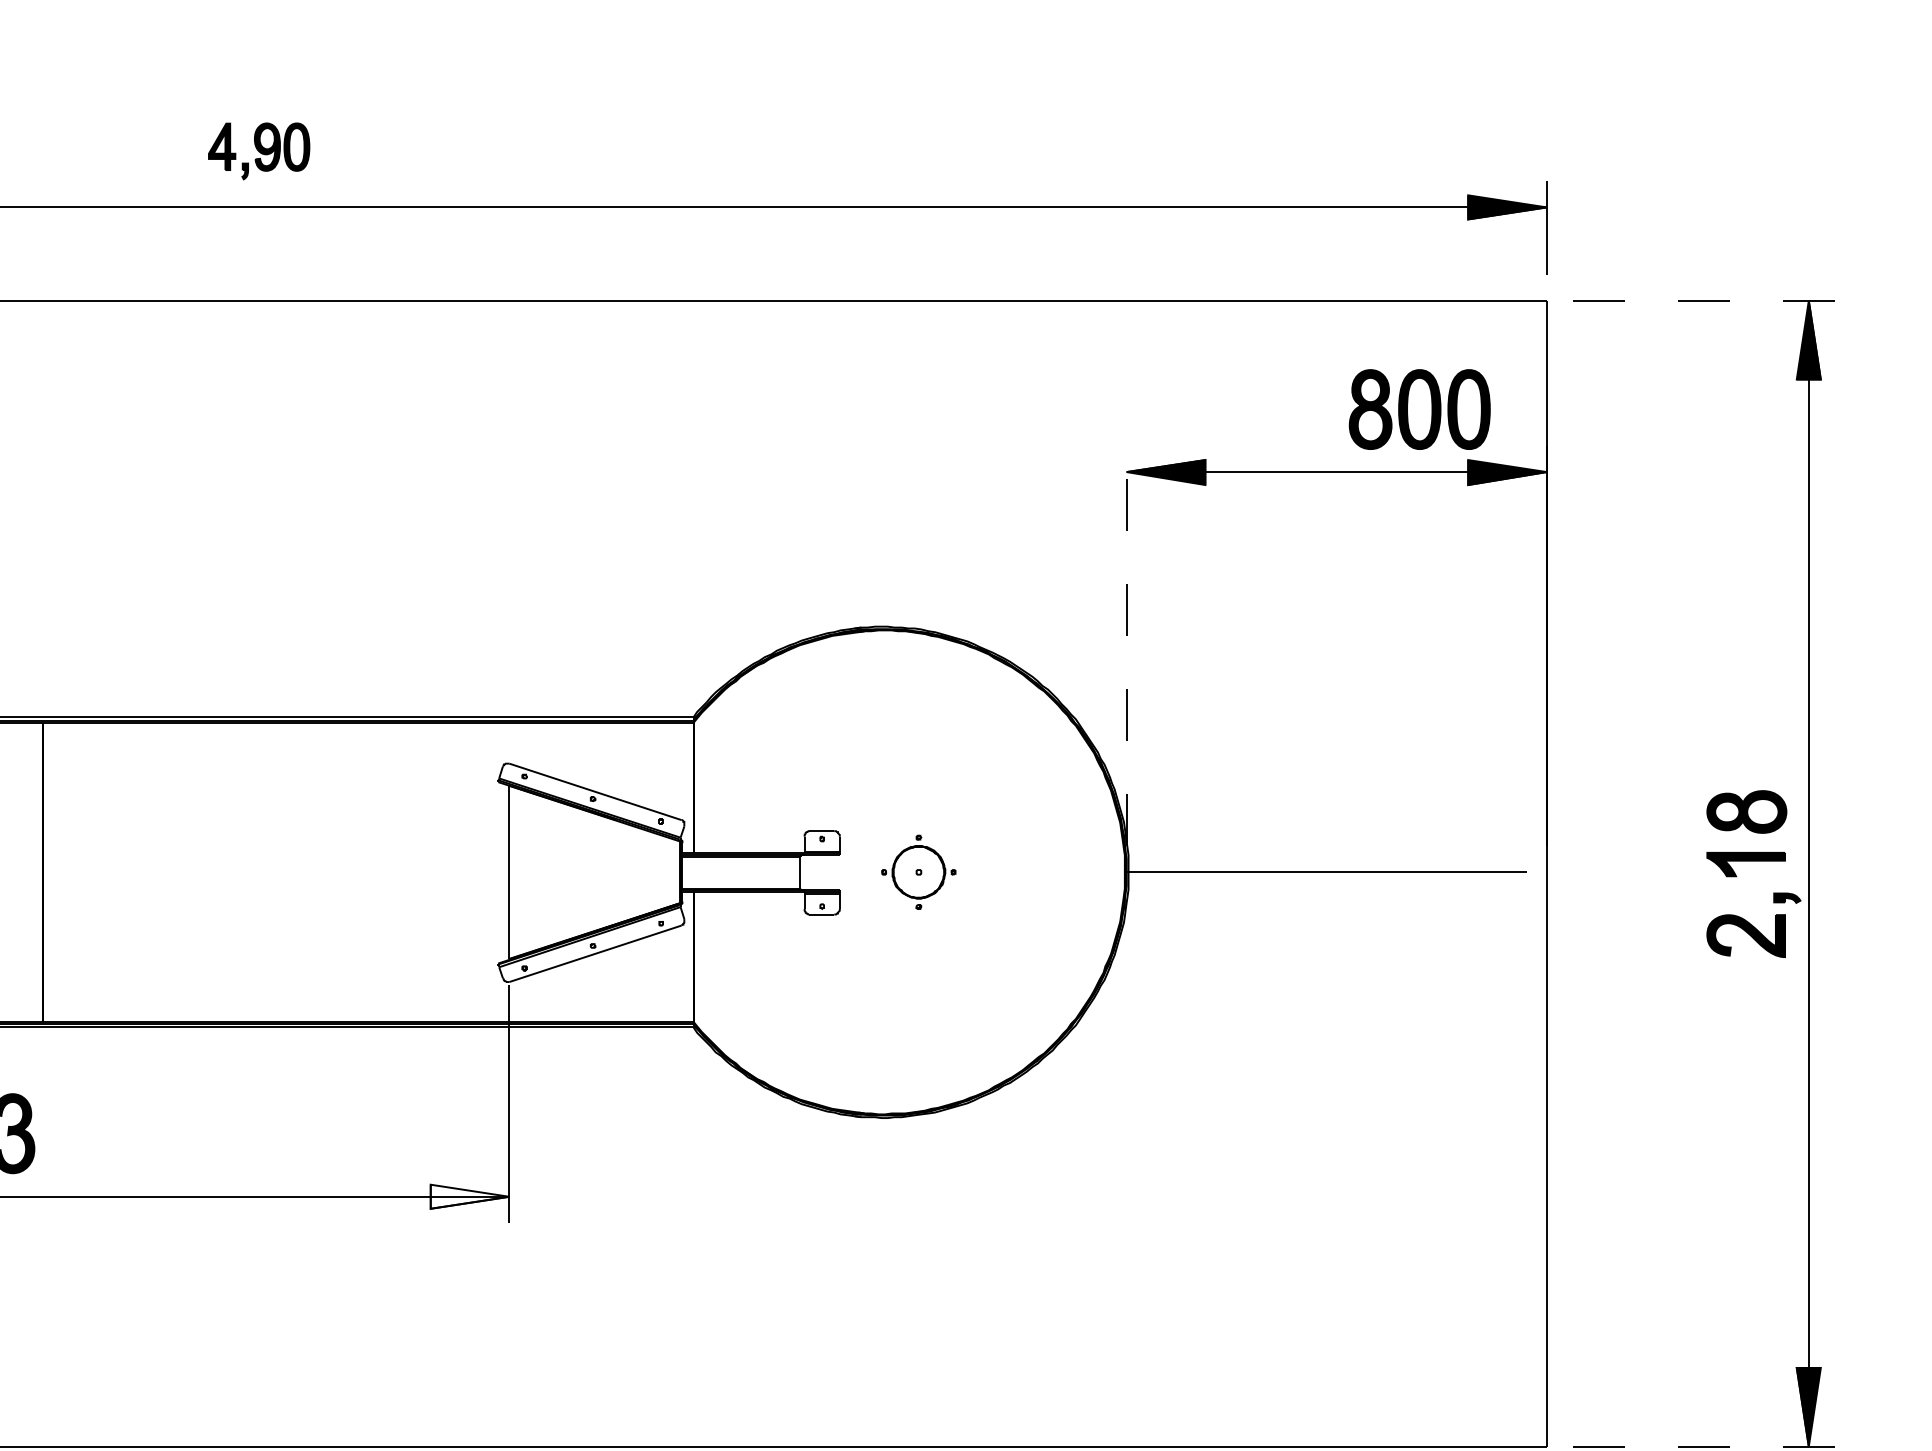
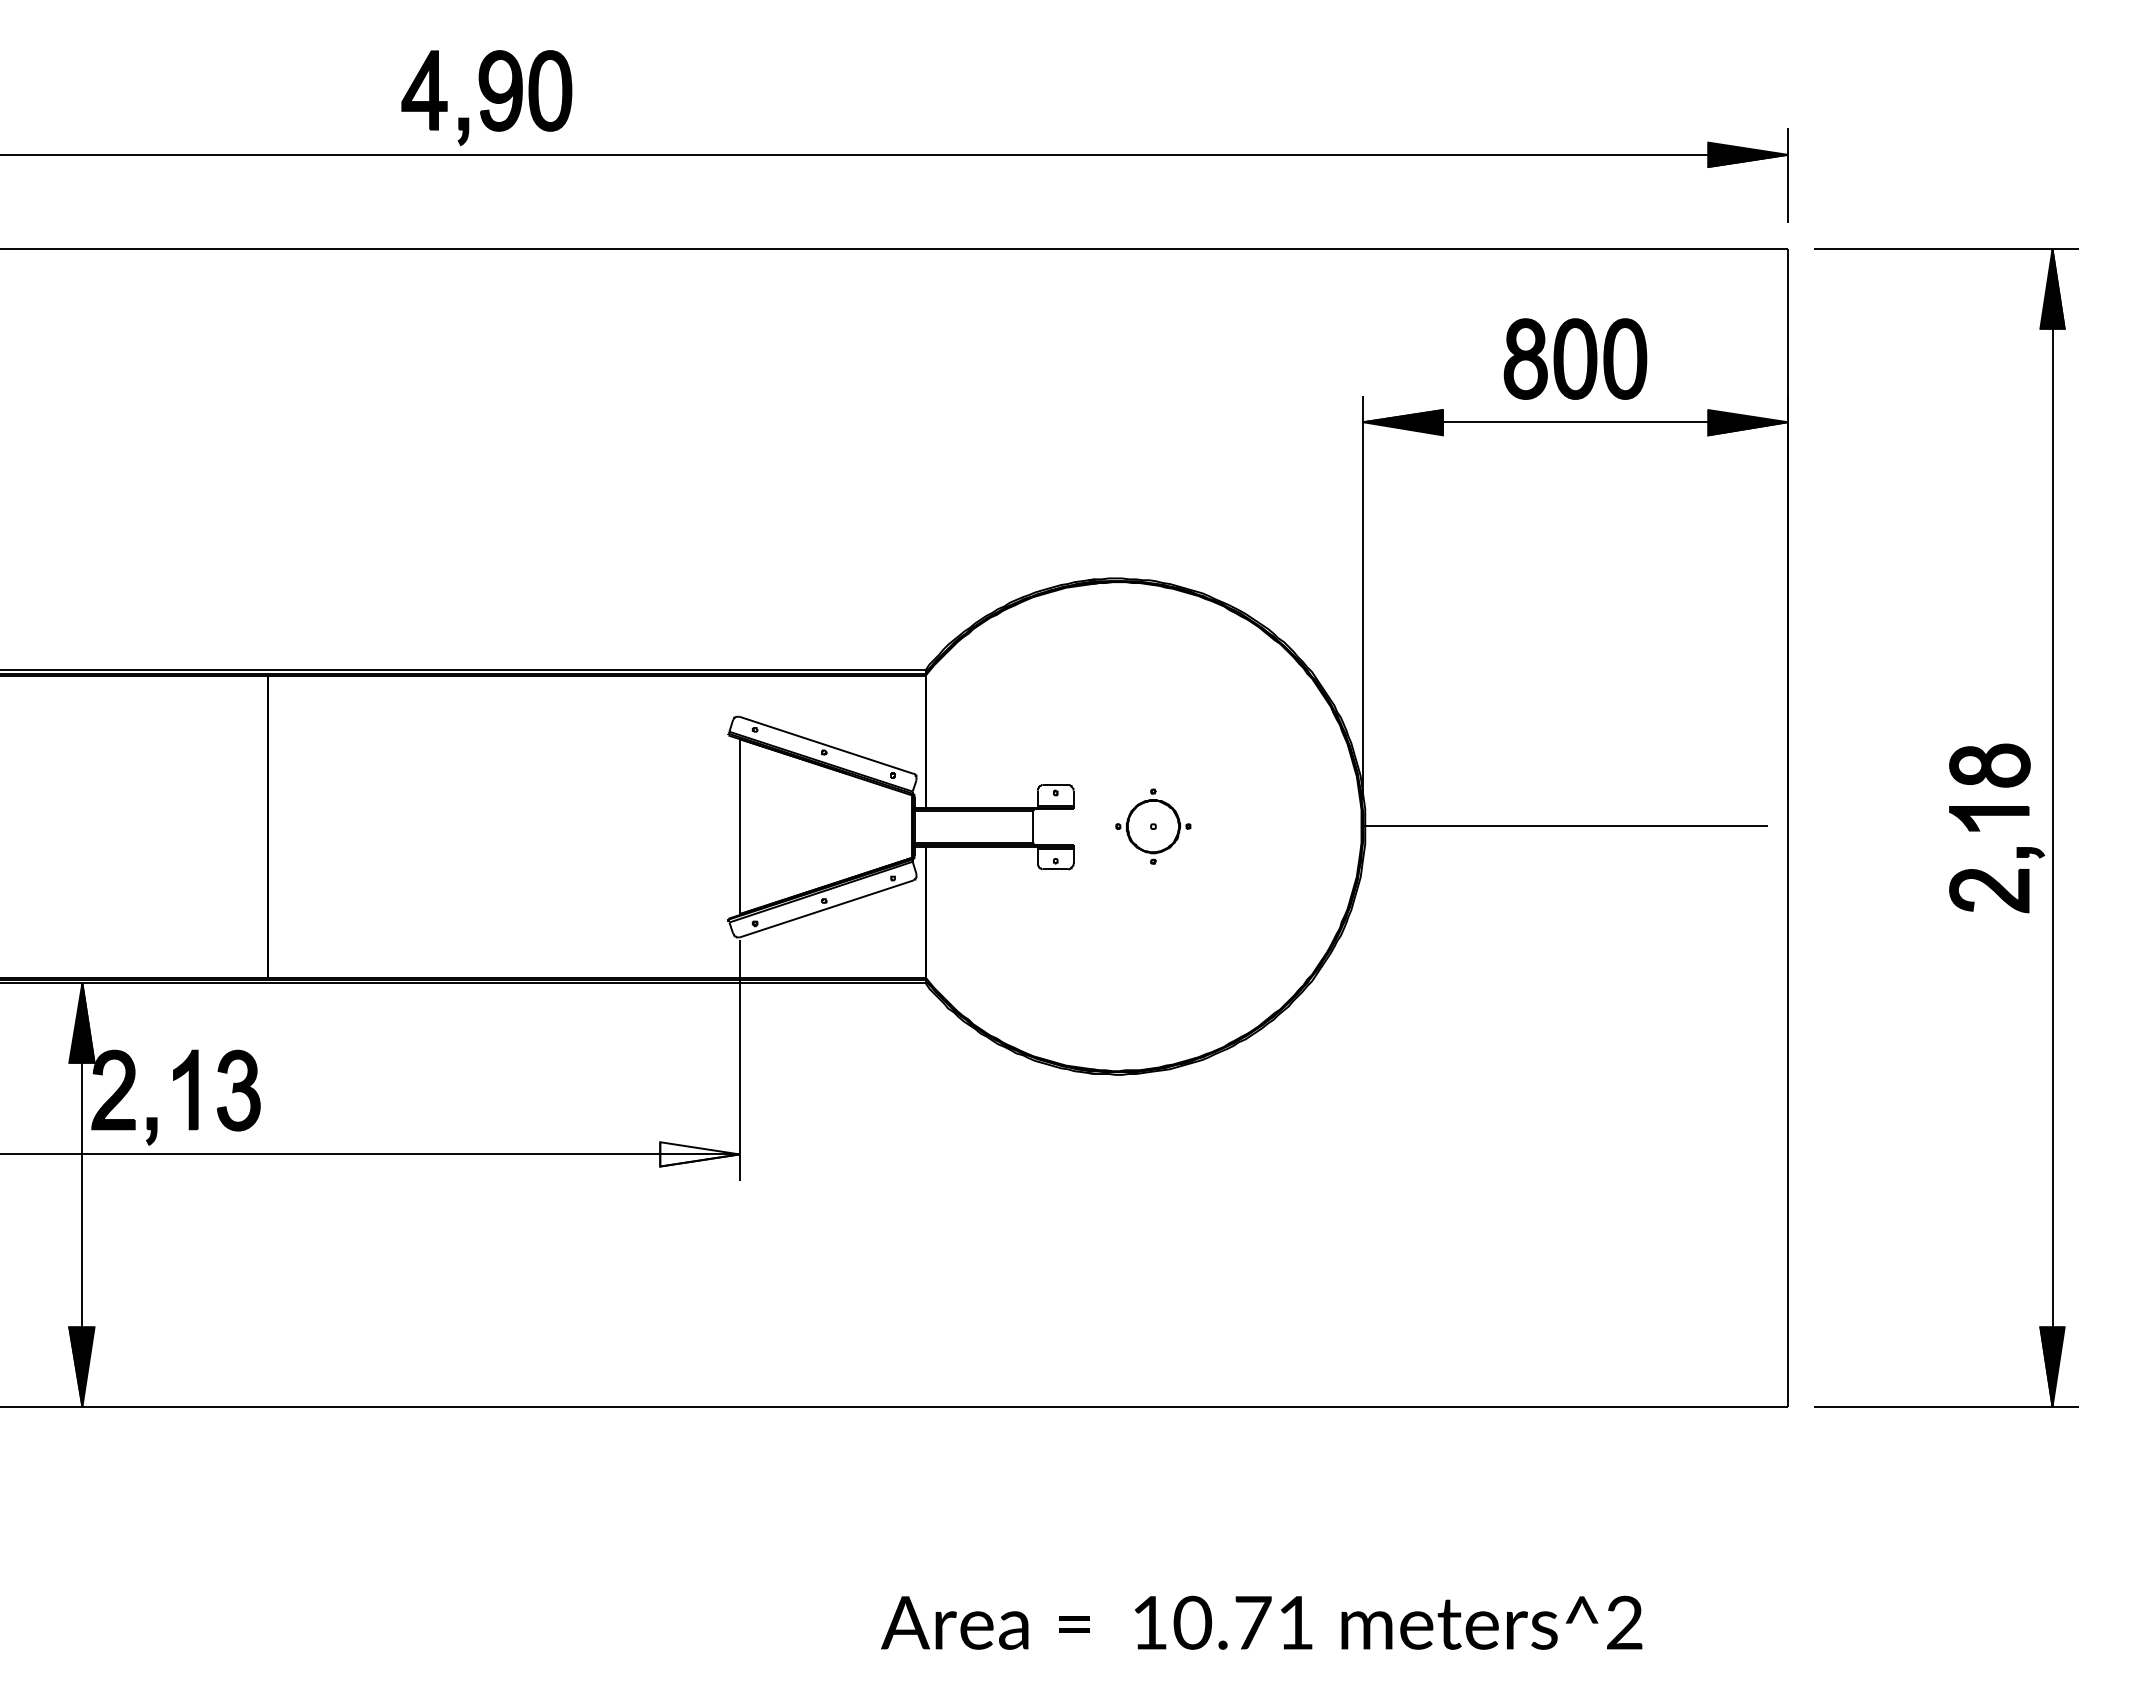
part: (258, 151) -> (486, 98), size x1.67
line: (1703, 301) -> (1946, 249), dashed -> solid
part: (1419, 408) -> (1575, 358), moved
line: (1126, 646) -> (1363, 598), dashed -> solid
line: (1703, 1446) -> (1946, 1406), dashed -> solid

